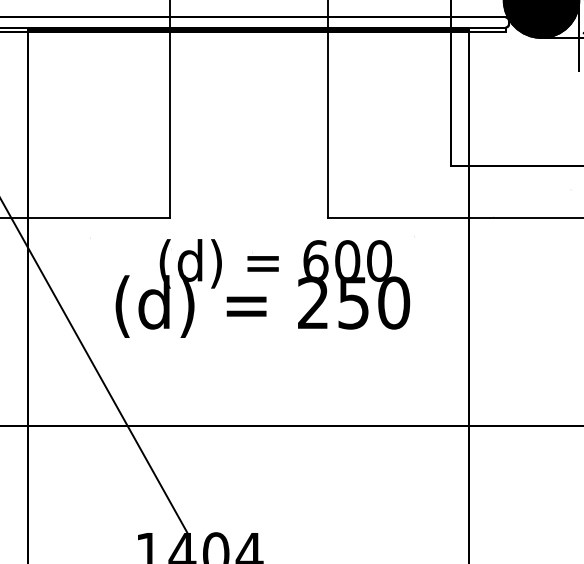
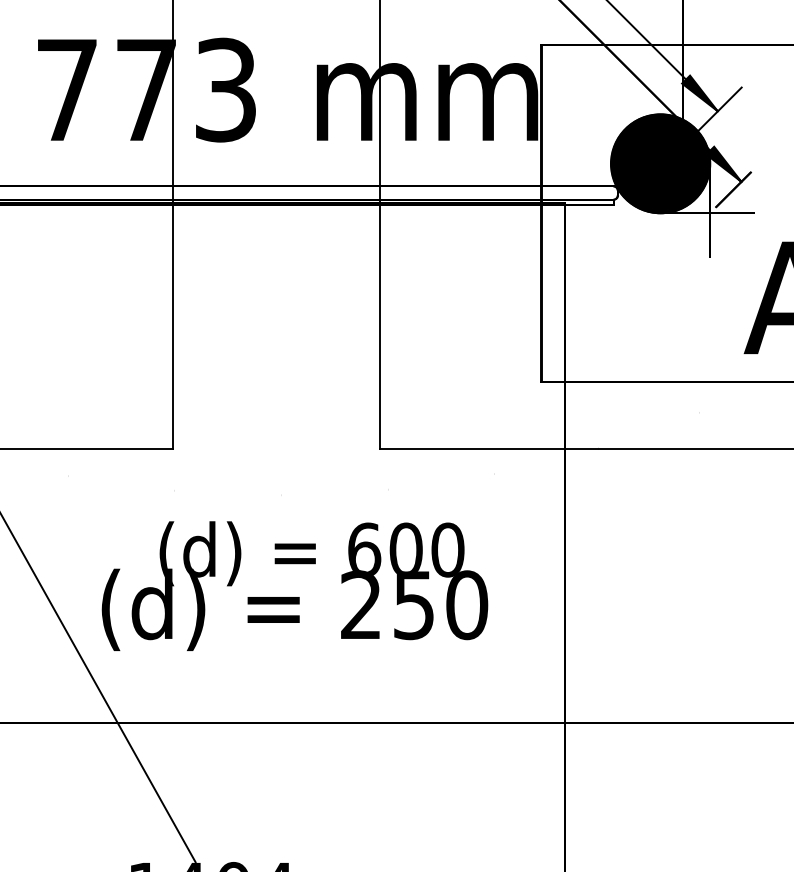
text: (262, 288) -> (294, 585), moved

